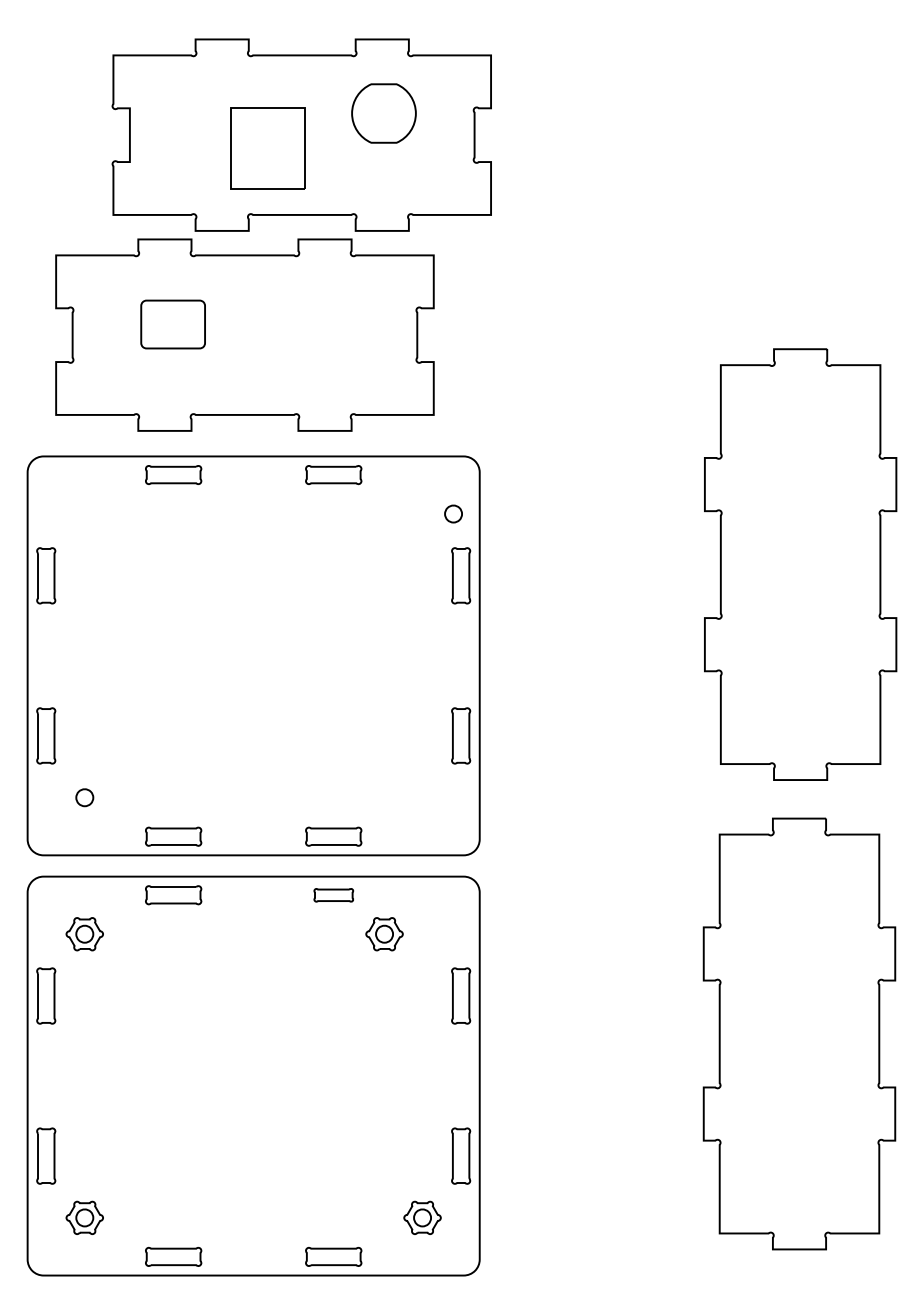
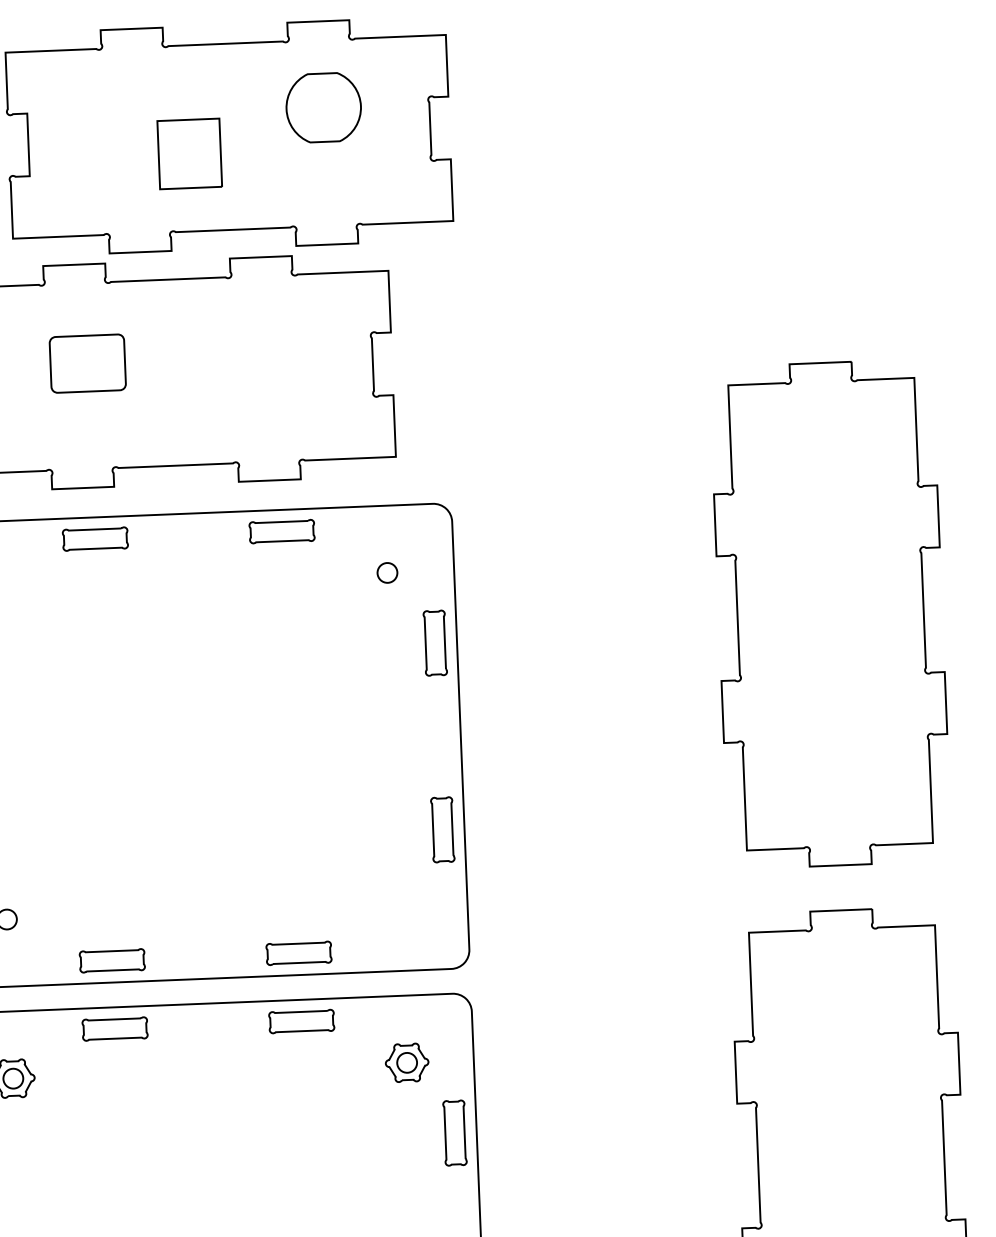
part: (267, 148) -> (189, 153), size x0.71
part: (453, 513) -> (387, 572), moved
part: (333, 895) -> (301, 1021), size x1.43
part: (384, 934) -> (407, 1063), moved

